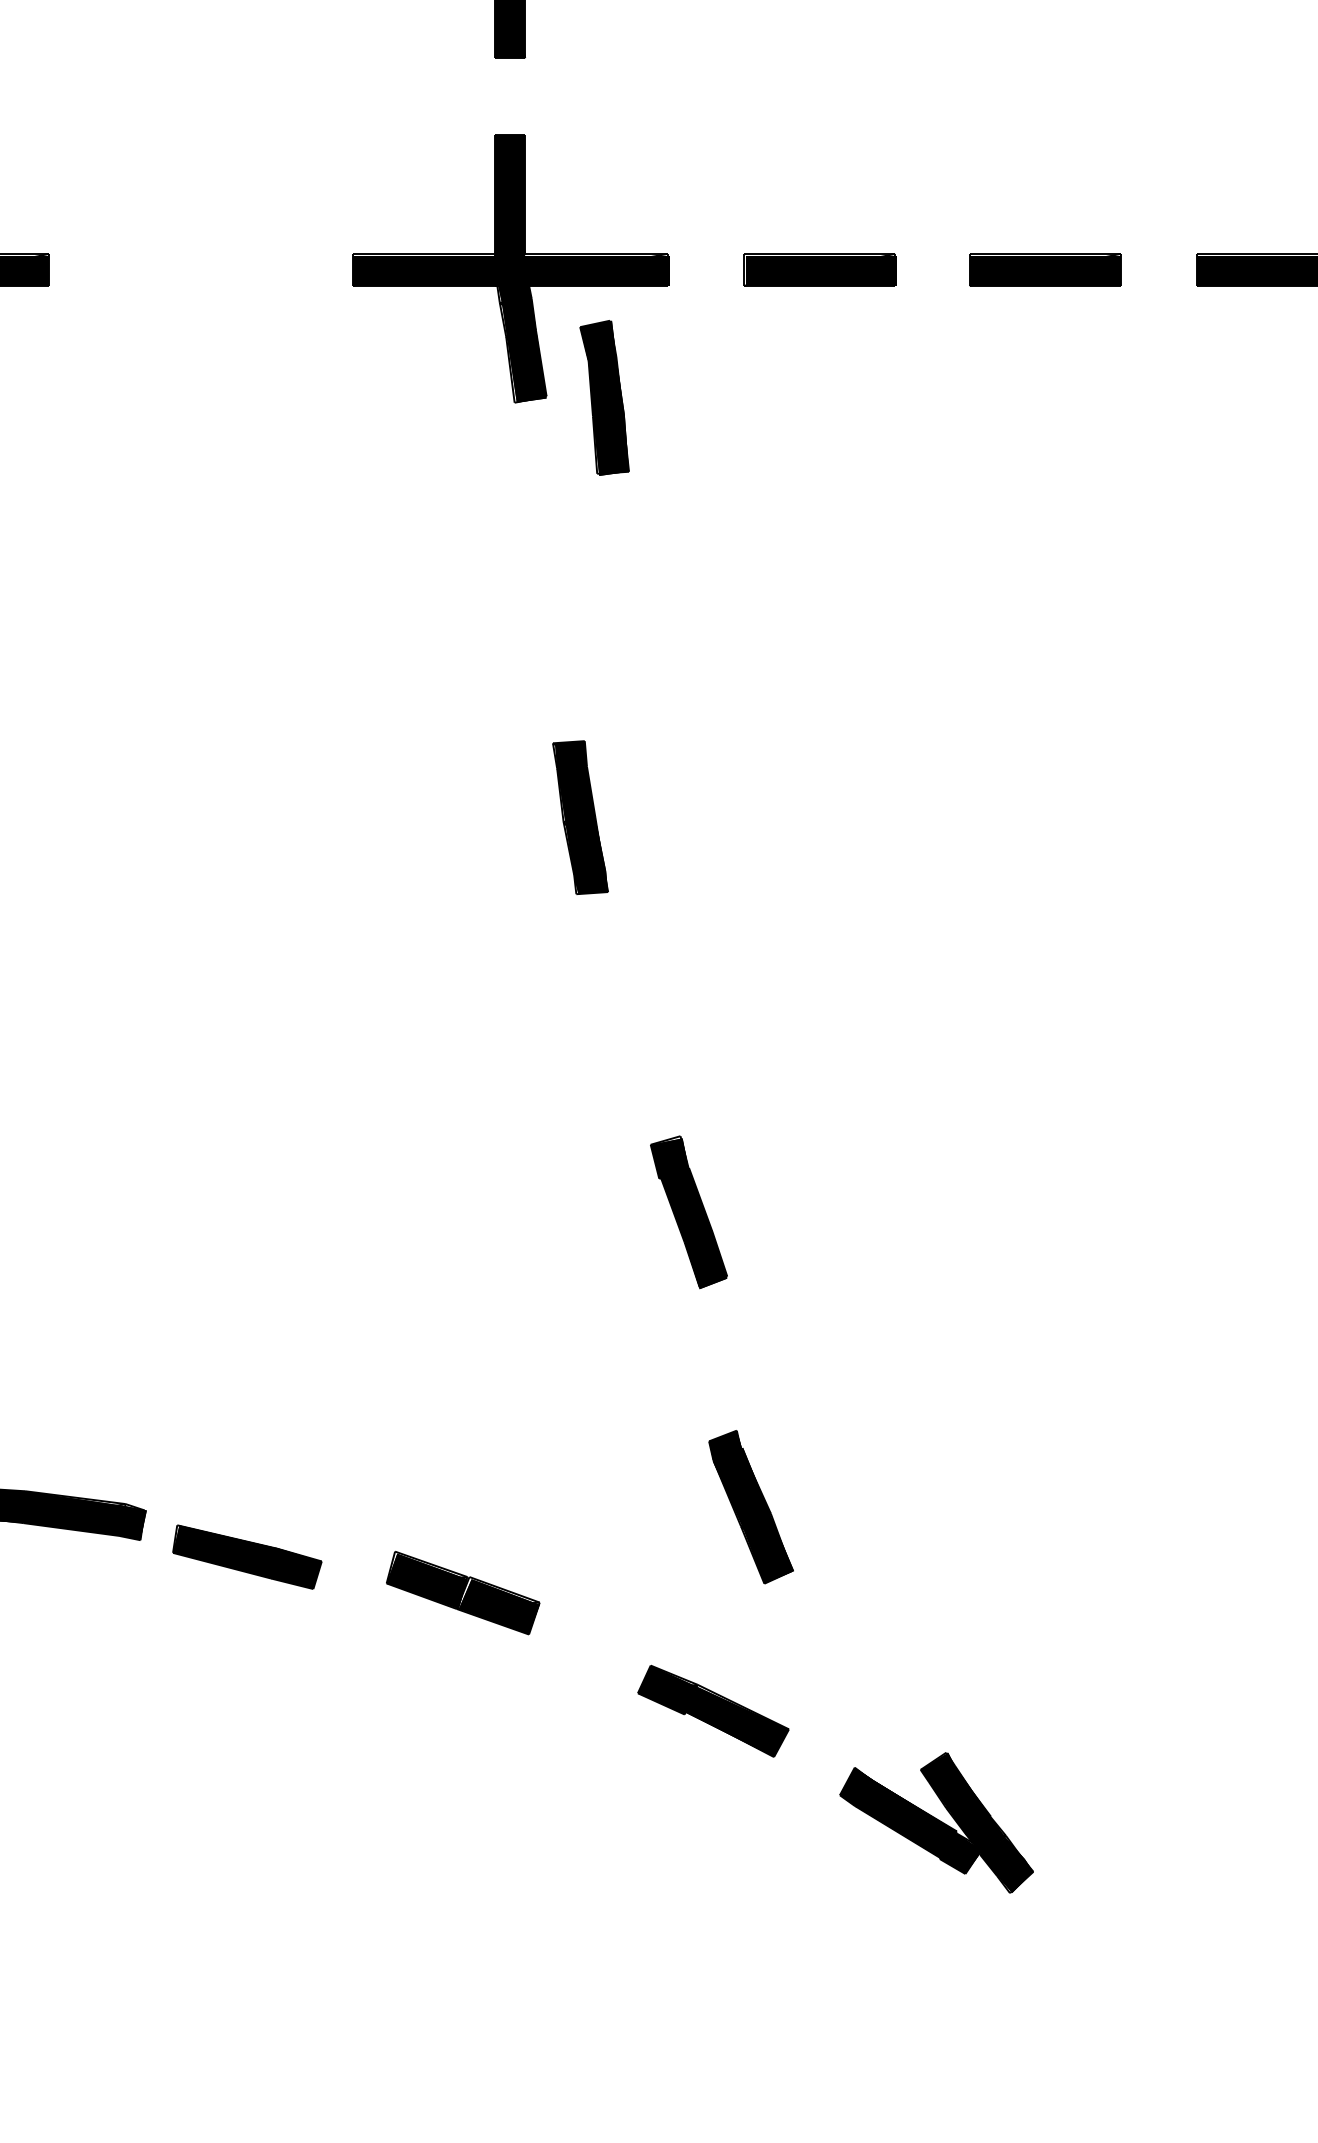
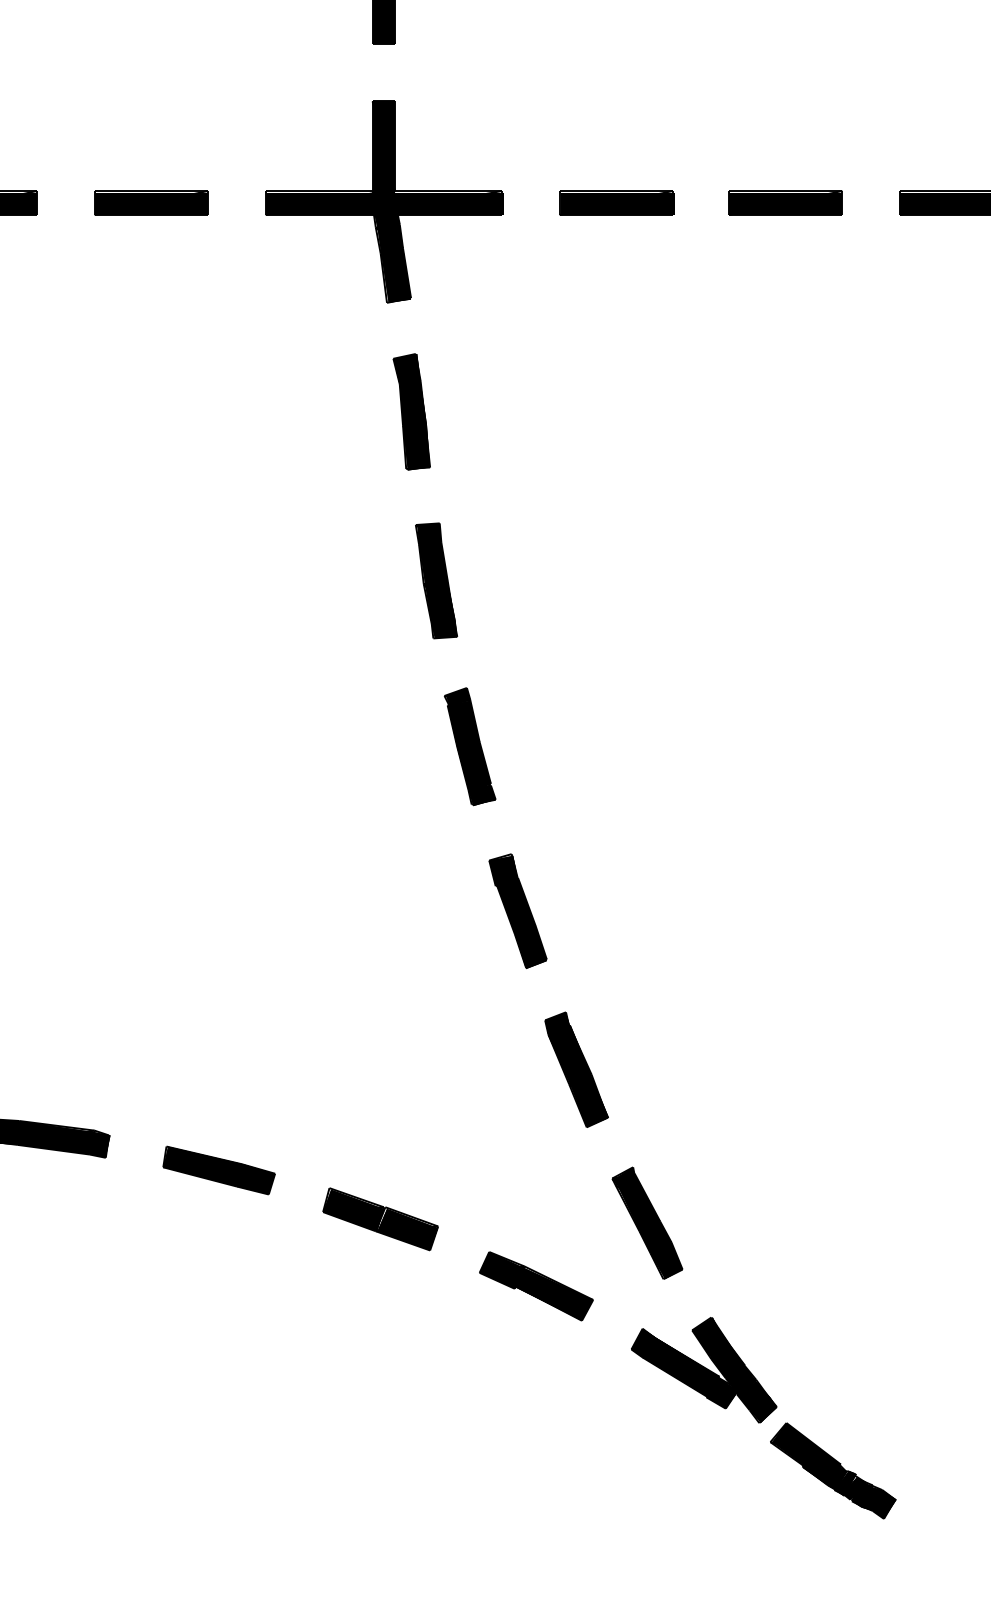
part: (201, 269) -> (151, 202), added
part: (604, 397) -> (411, 411), moved
part: (580, 817) -> (436, 580), moved
part: (624, 993) -> (469, 746), added
part: (750, 1507) -> (576, 1070), moved
part: (247, 1556) -> (219, 1170), moved
part: (463, 1592) -> (380, 1218), moved
part: (860, 1627) -> (646, 1223), added
part: (1108, 1956) -> (833, 1470), added

